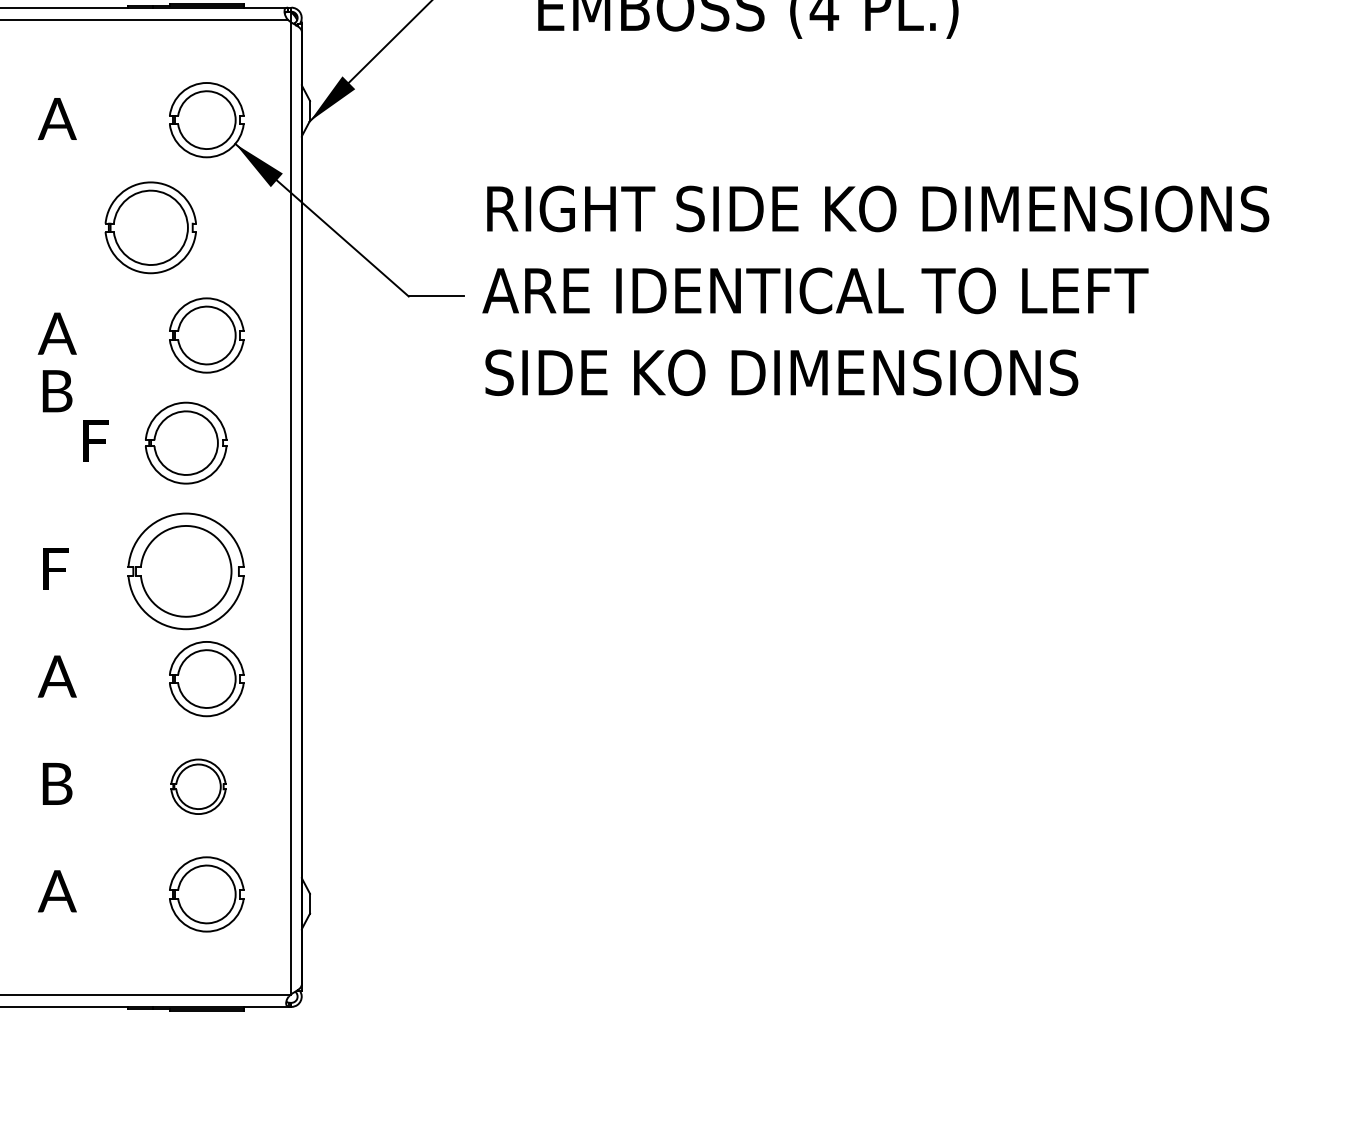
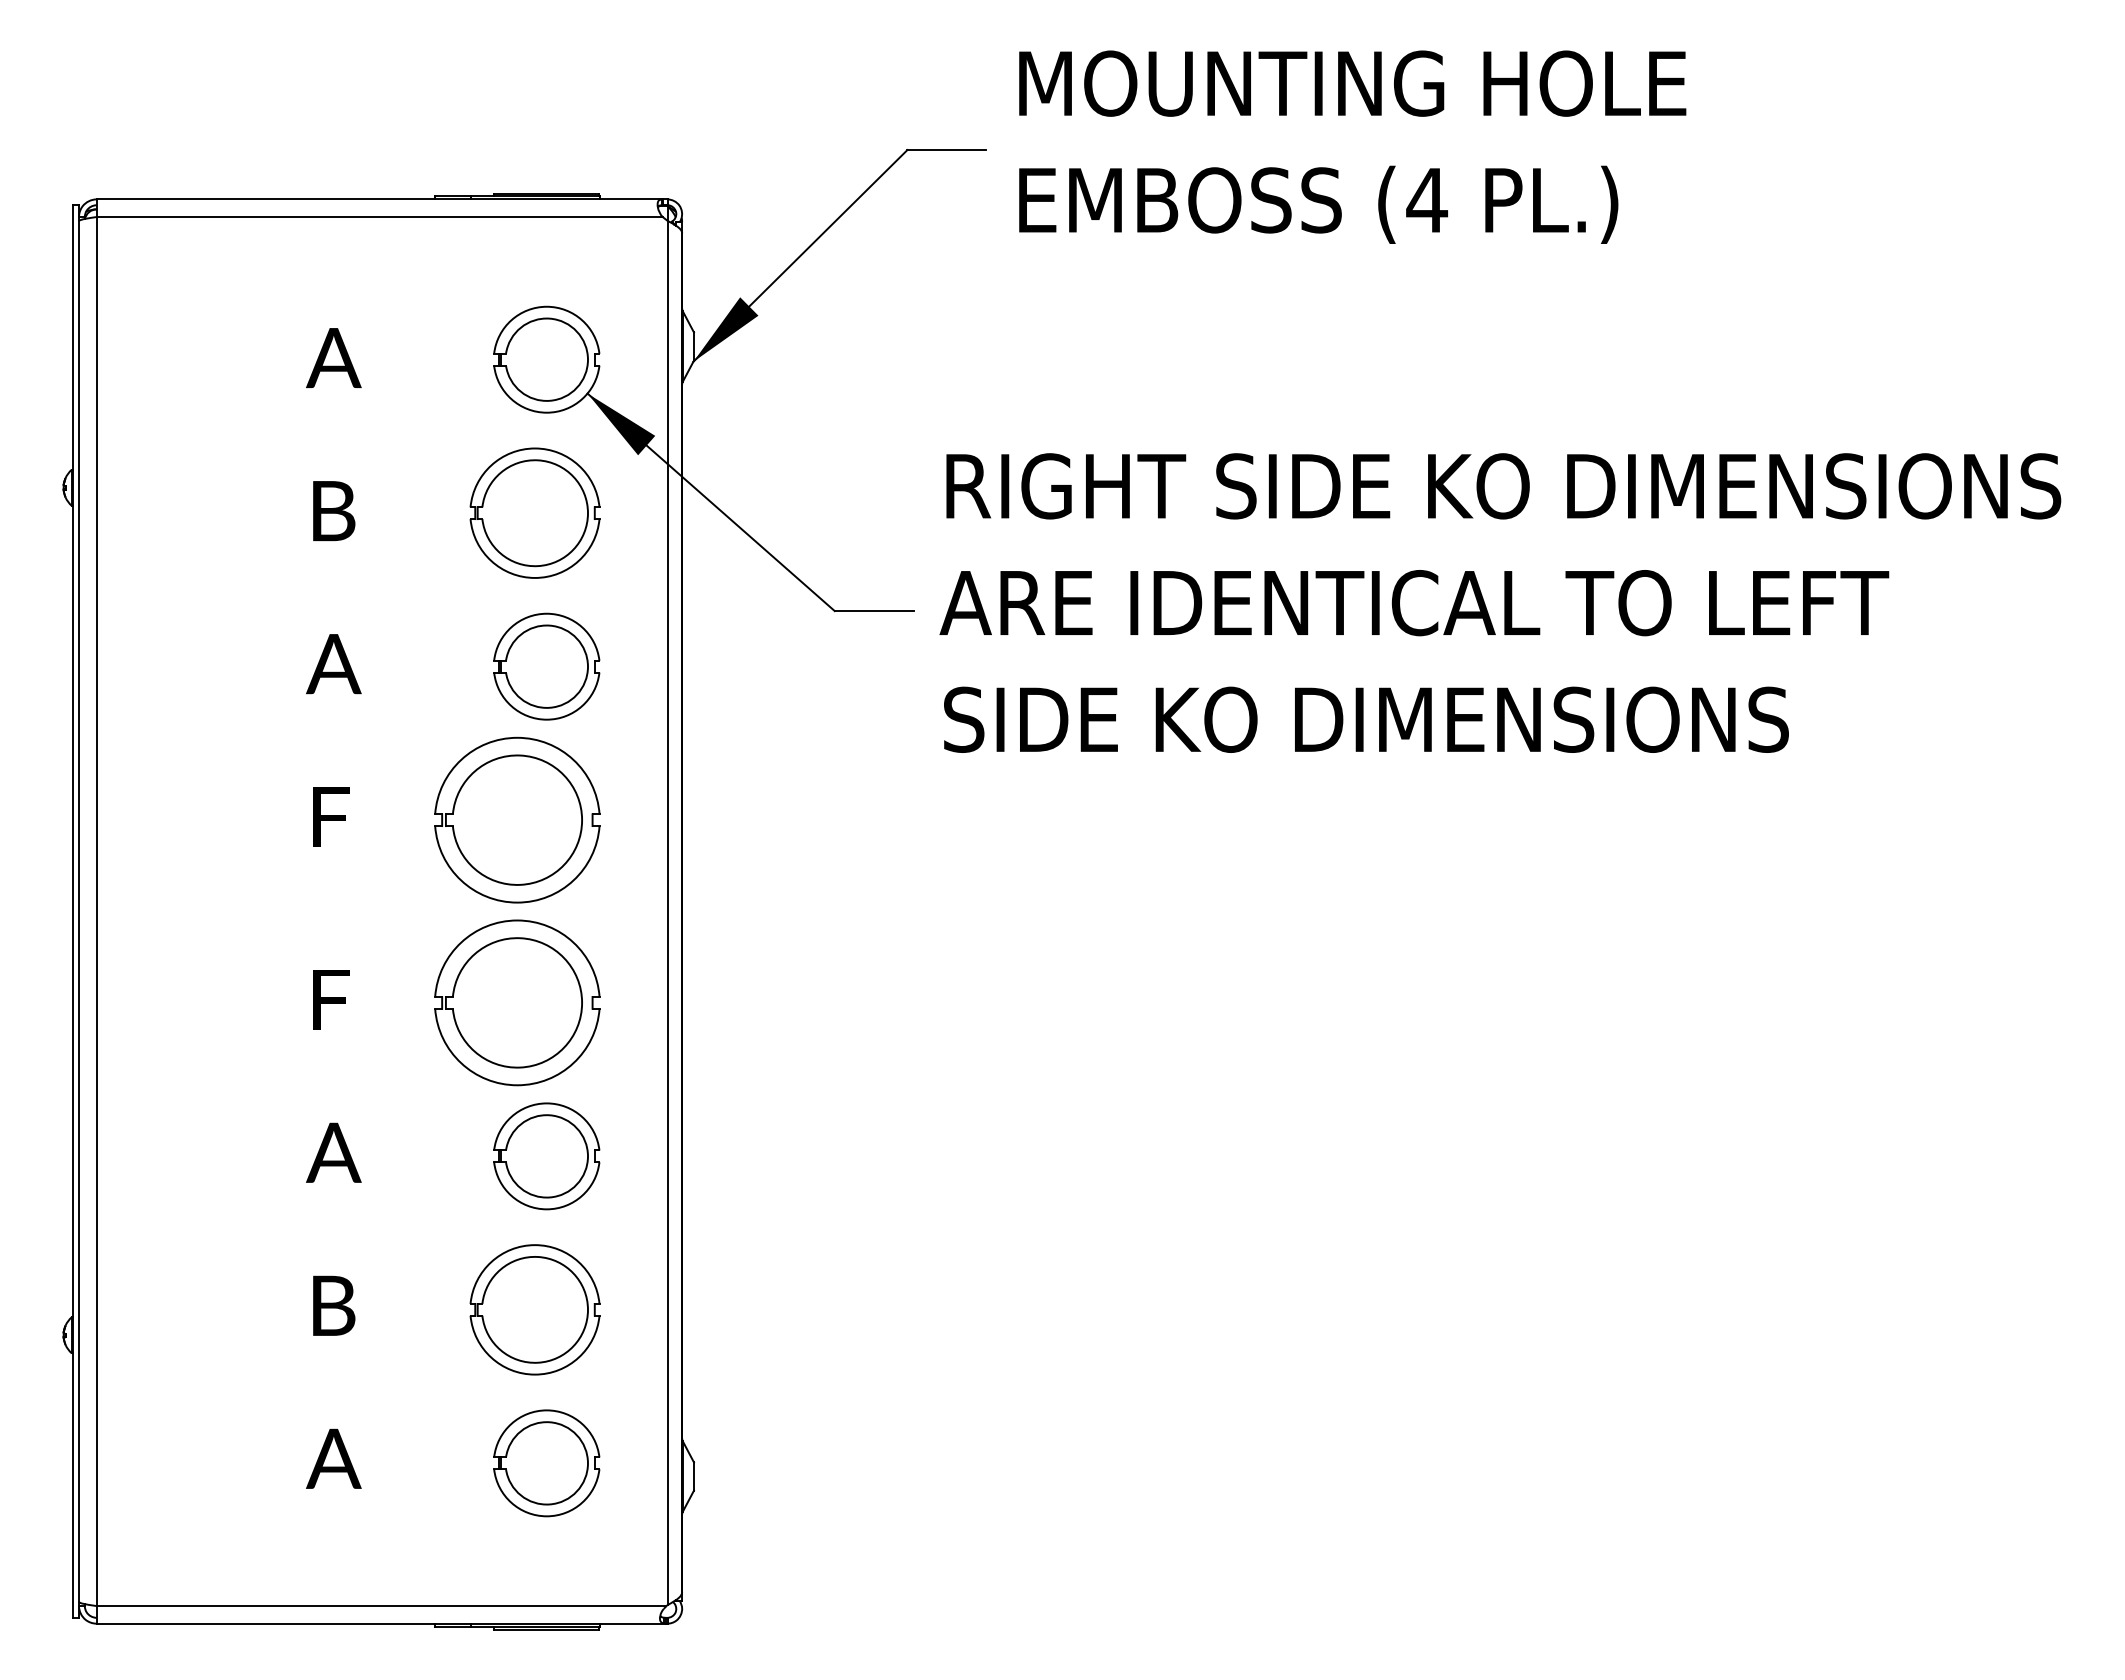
part: (150, 227) -> (534, 512), moved
text: (57, 391) -> (334, 511), moved
text: (95, 440) -> (331, 816), moved
part: (186, 442) -> (517, 819), size x1.43
part: (198, 786) -> (534, 1309), size x1.67

